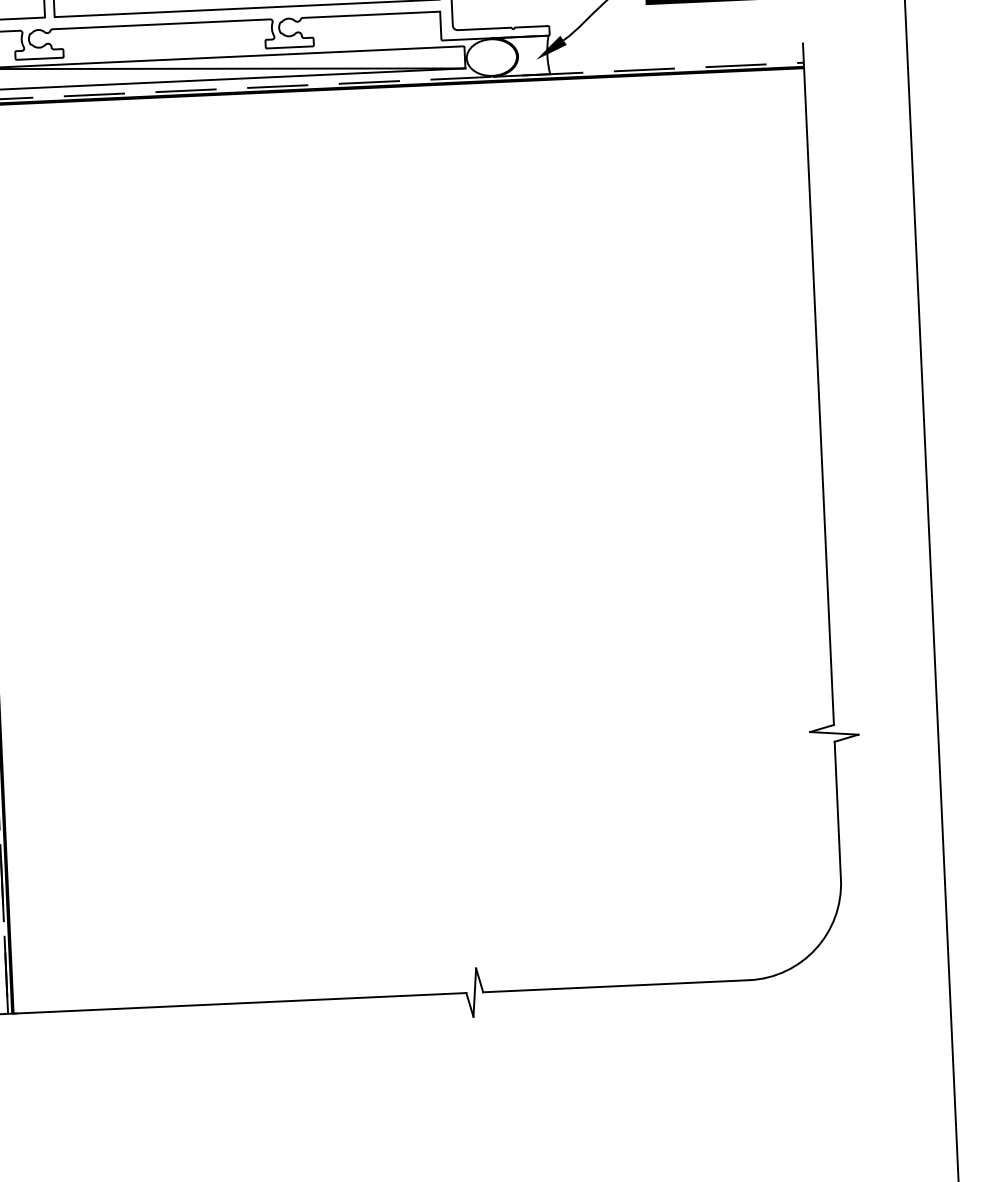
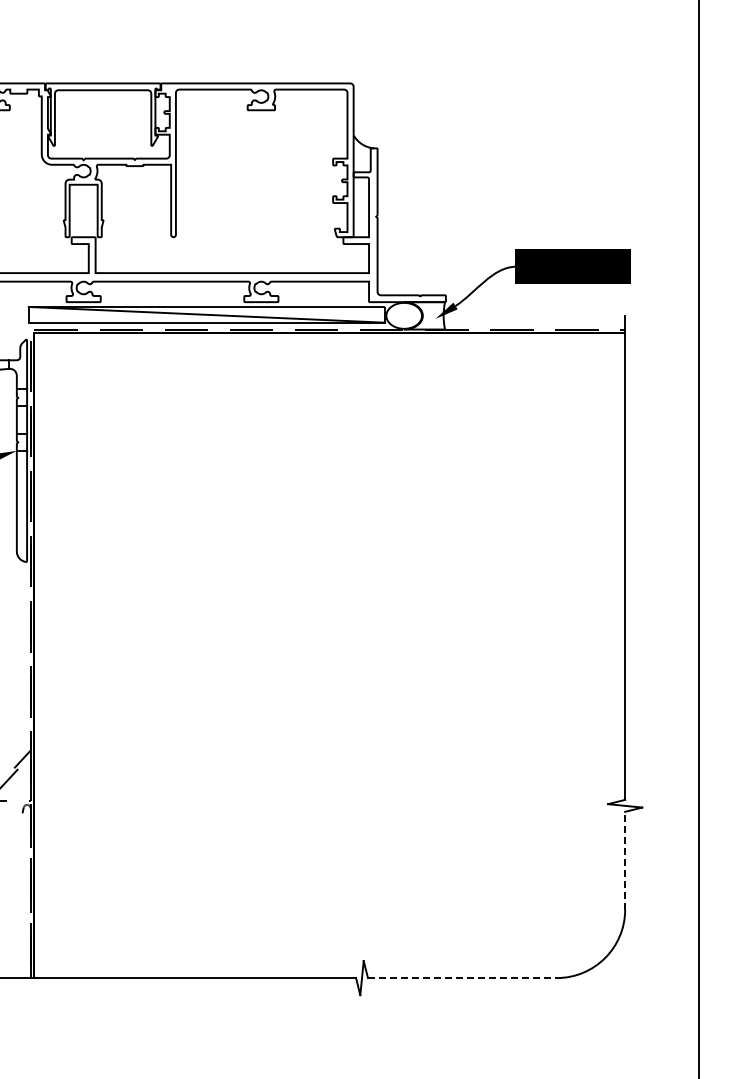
line: (838, 810) -> (625, 860), solid -> dashed
line: (616, 986) -> (462, 978), solid -> dashed

